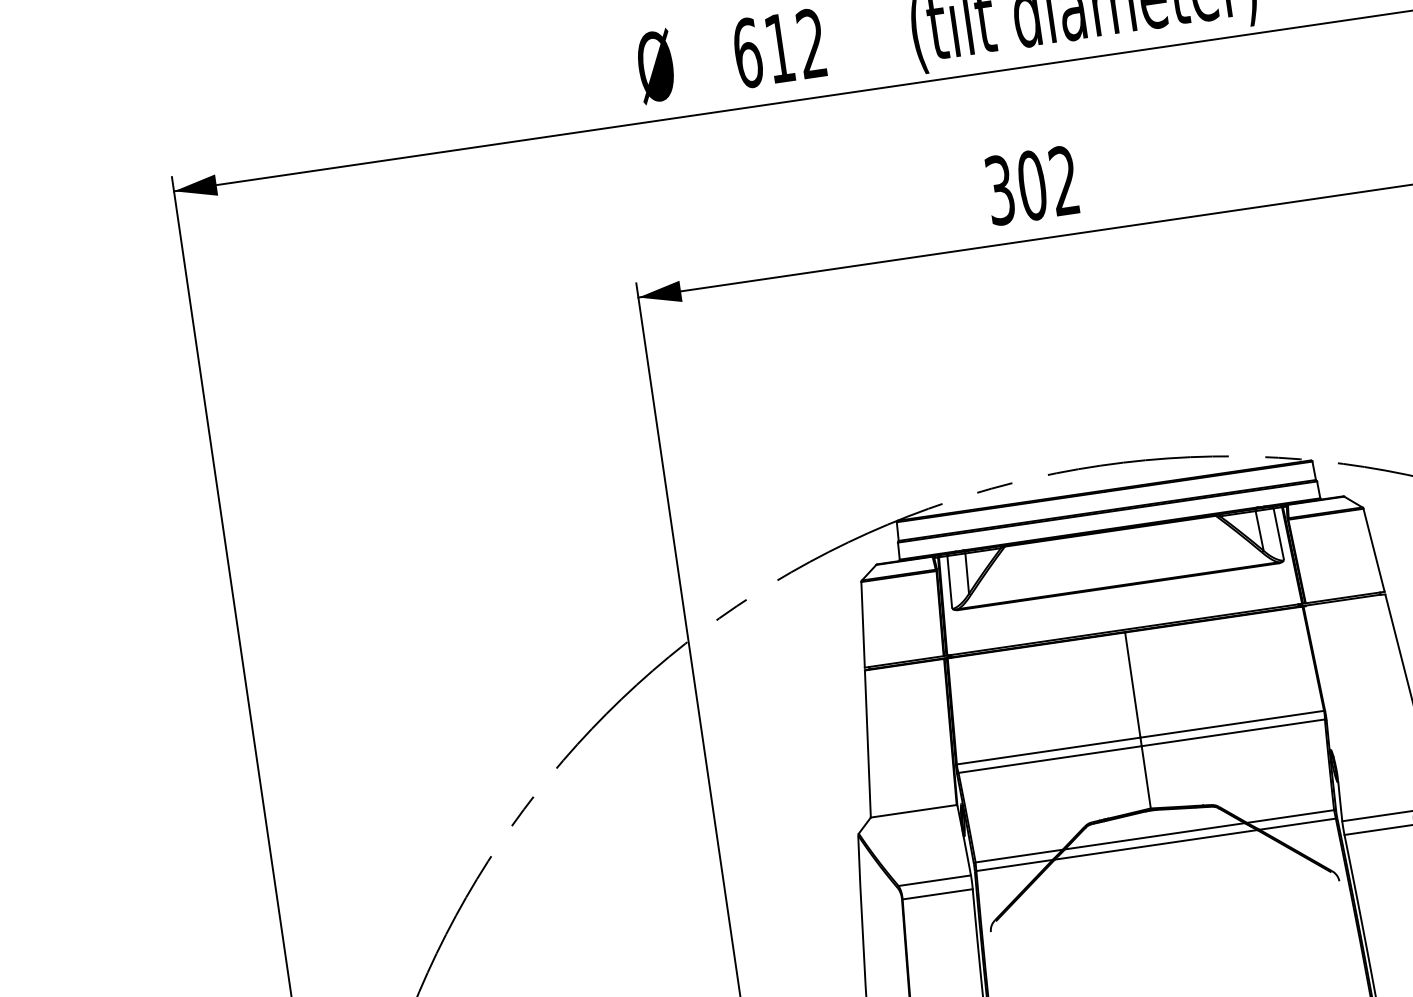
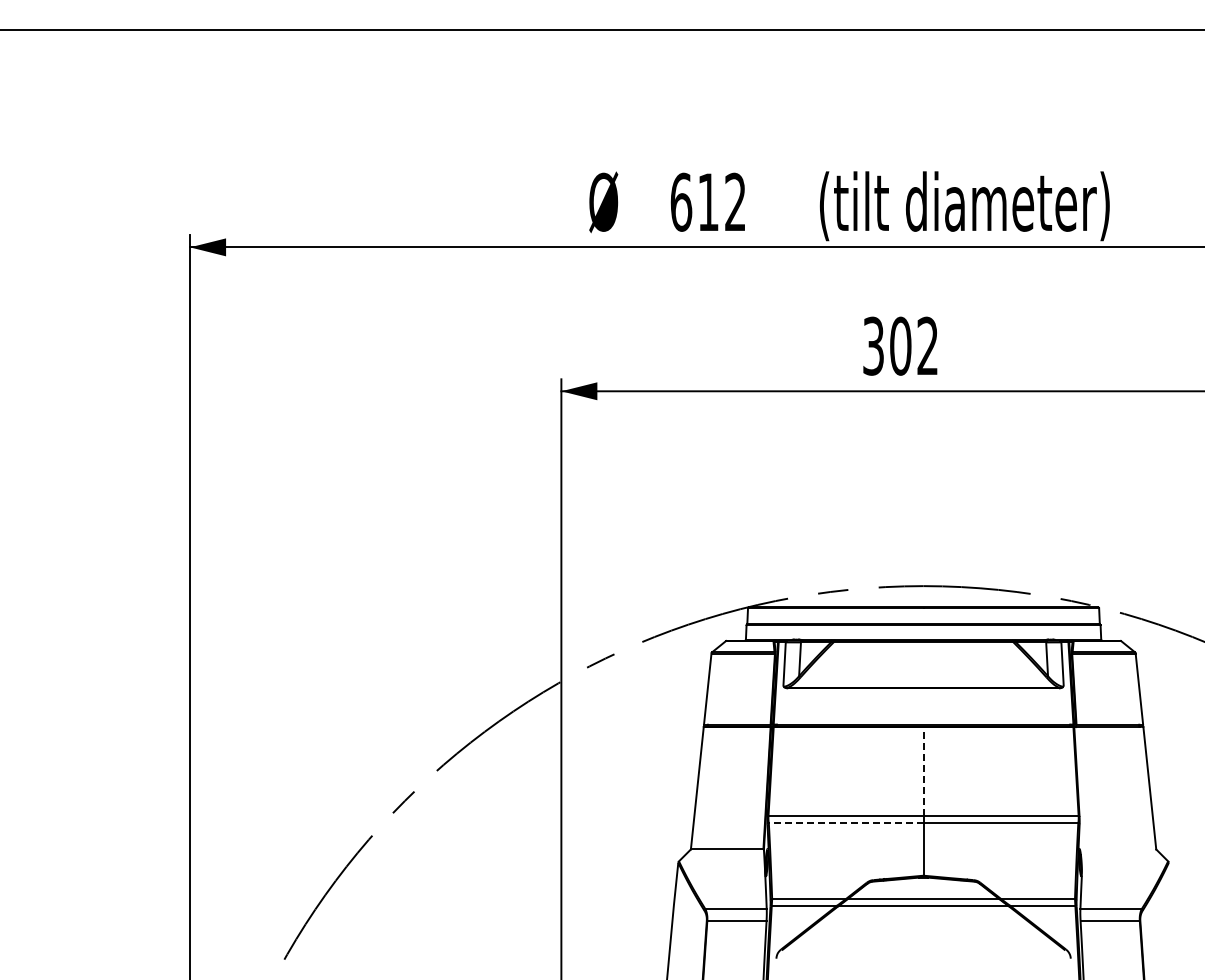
line: (1132, 685) -> (923, 771), solid -> dashed
line: (1049, 760) -> (845, 823), solid -> dashed

